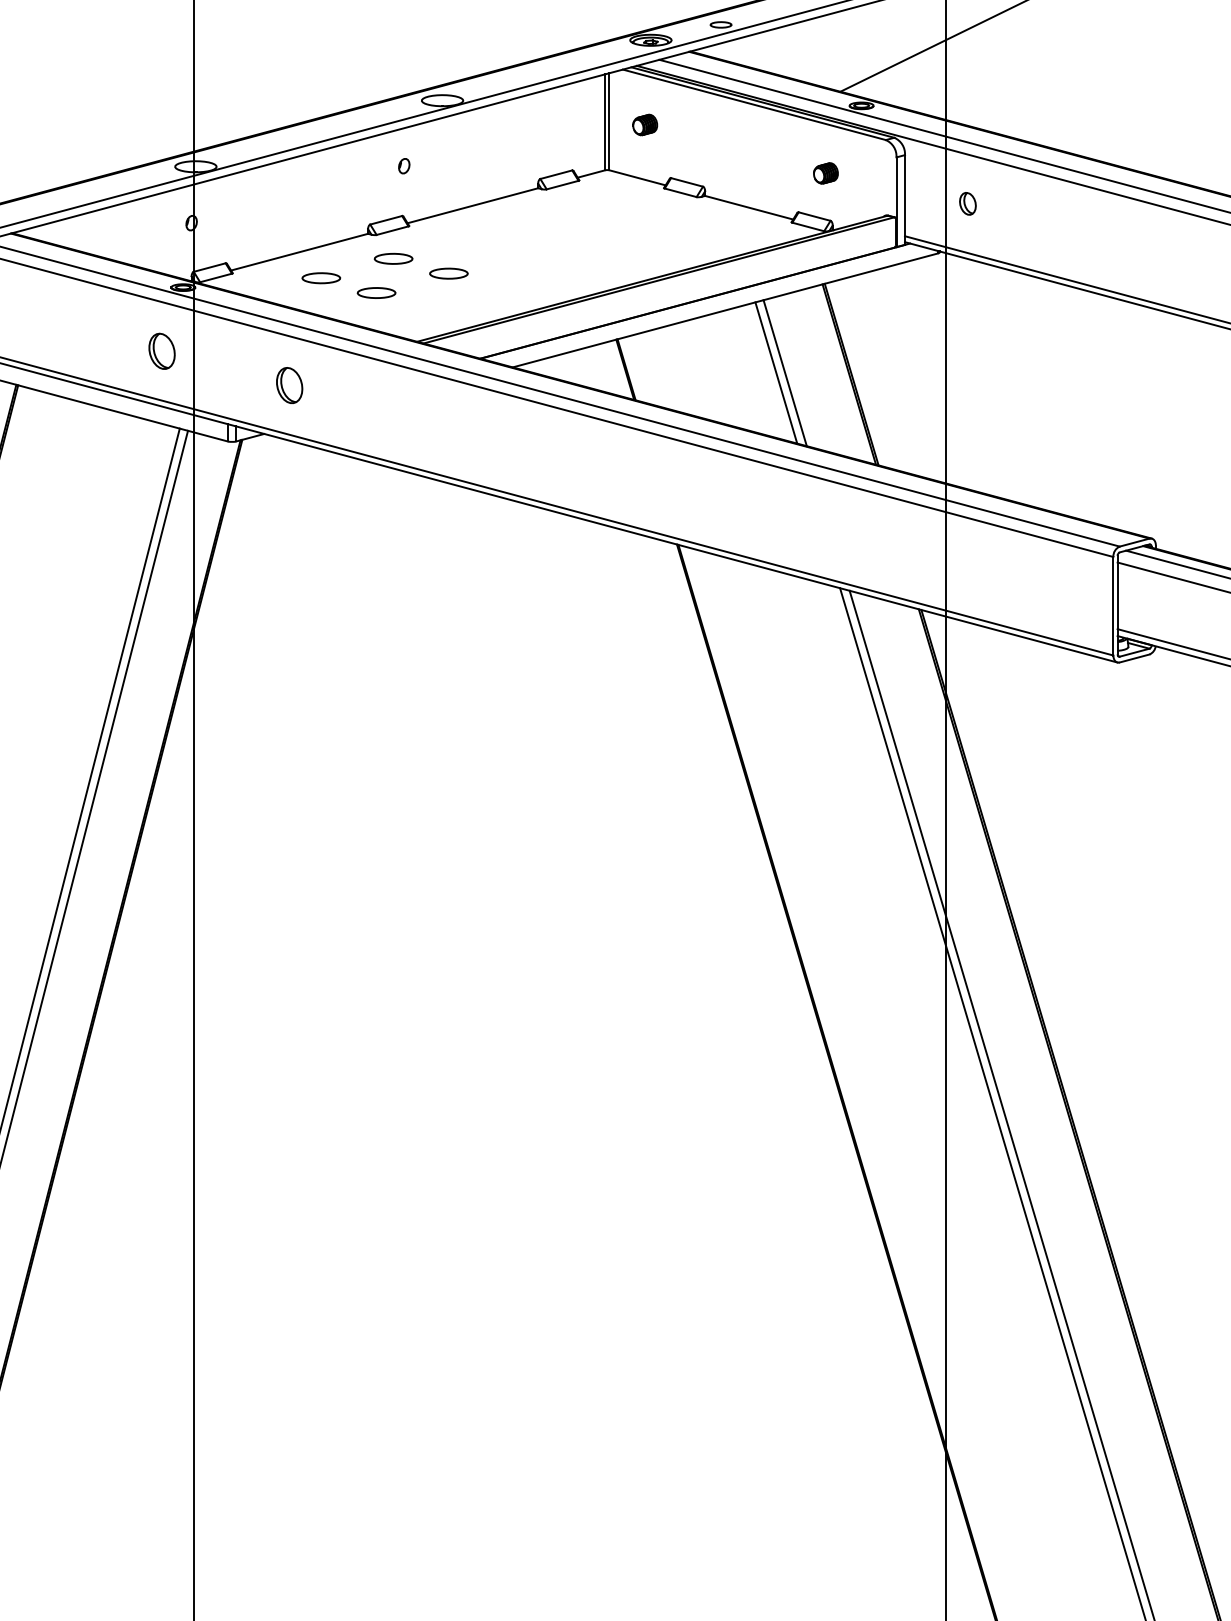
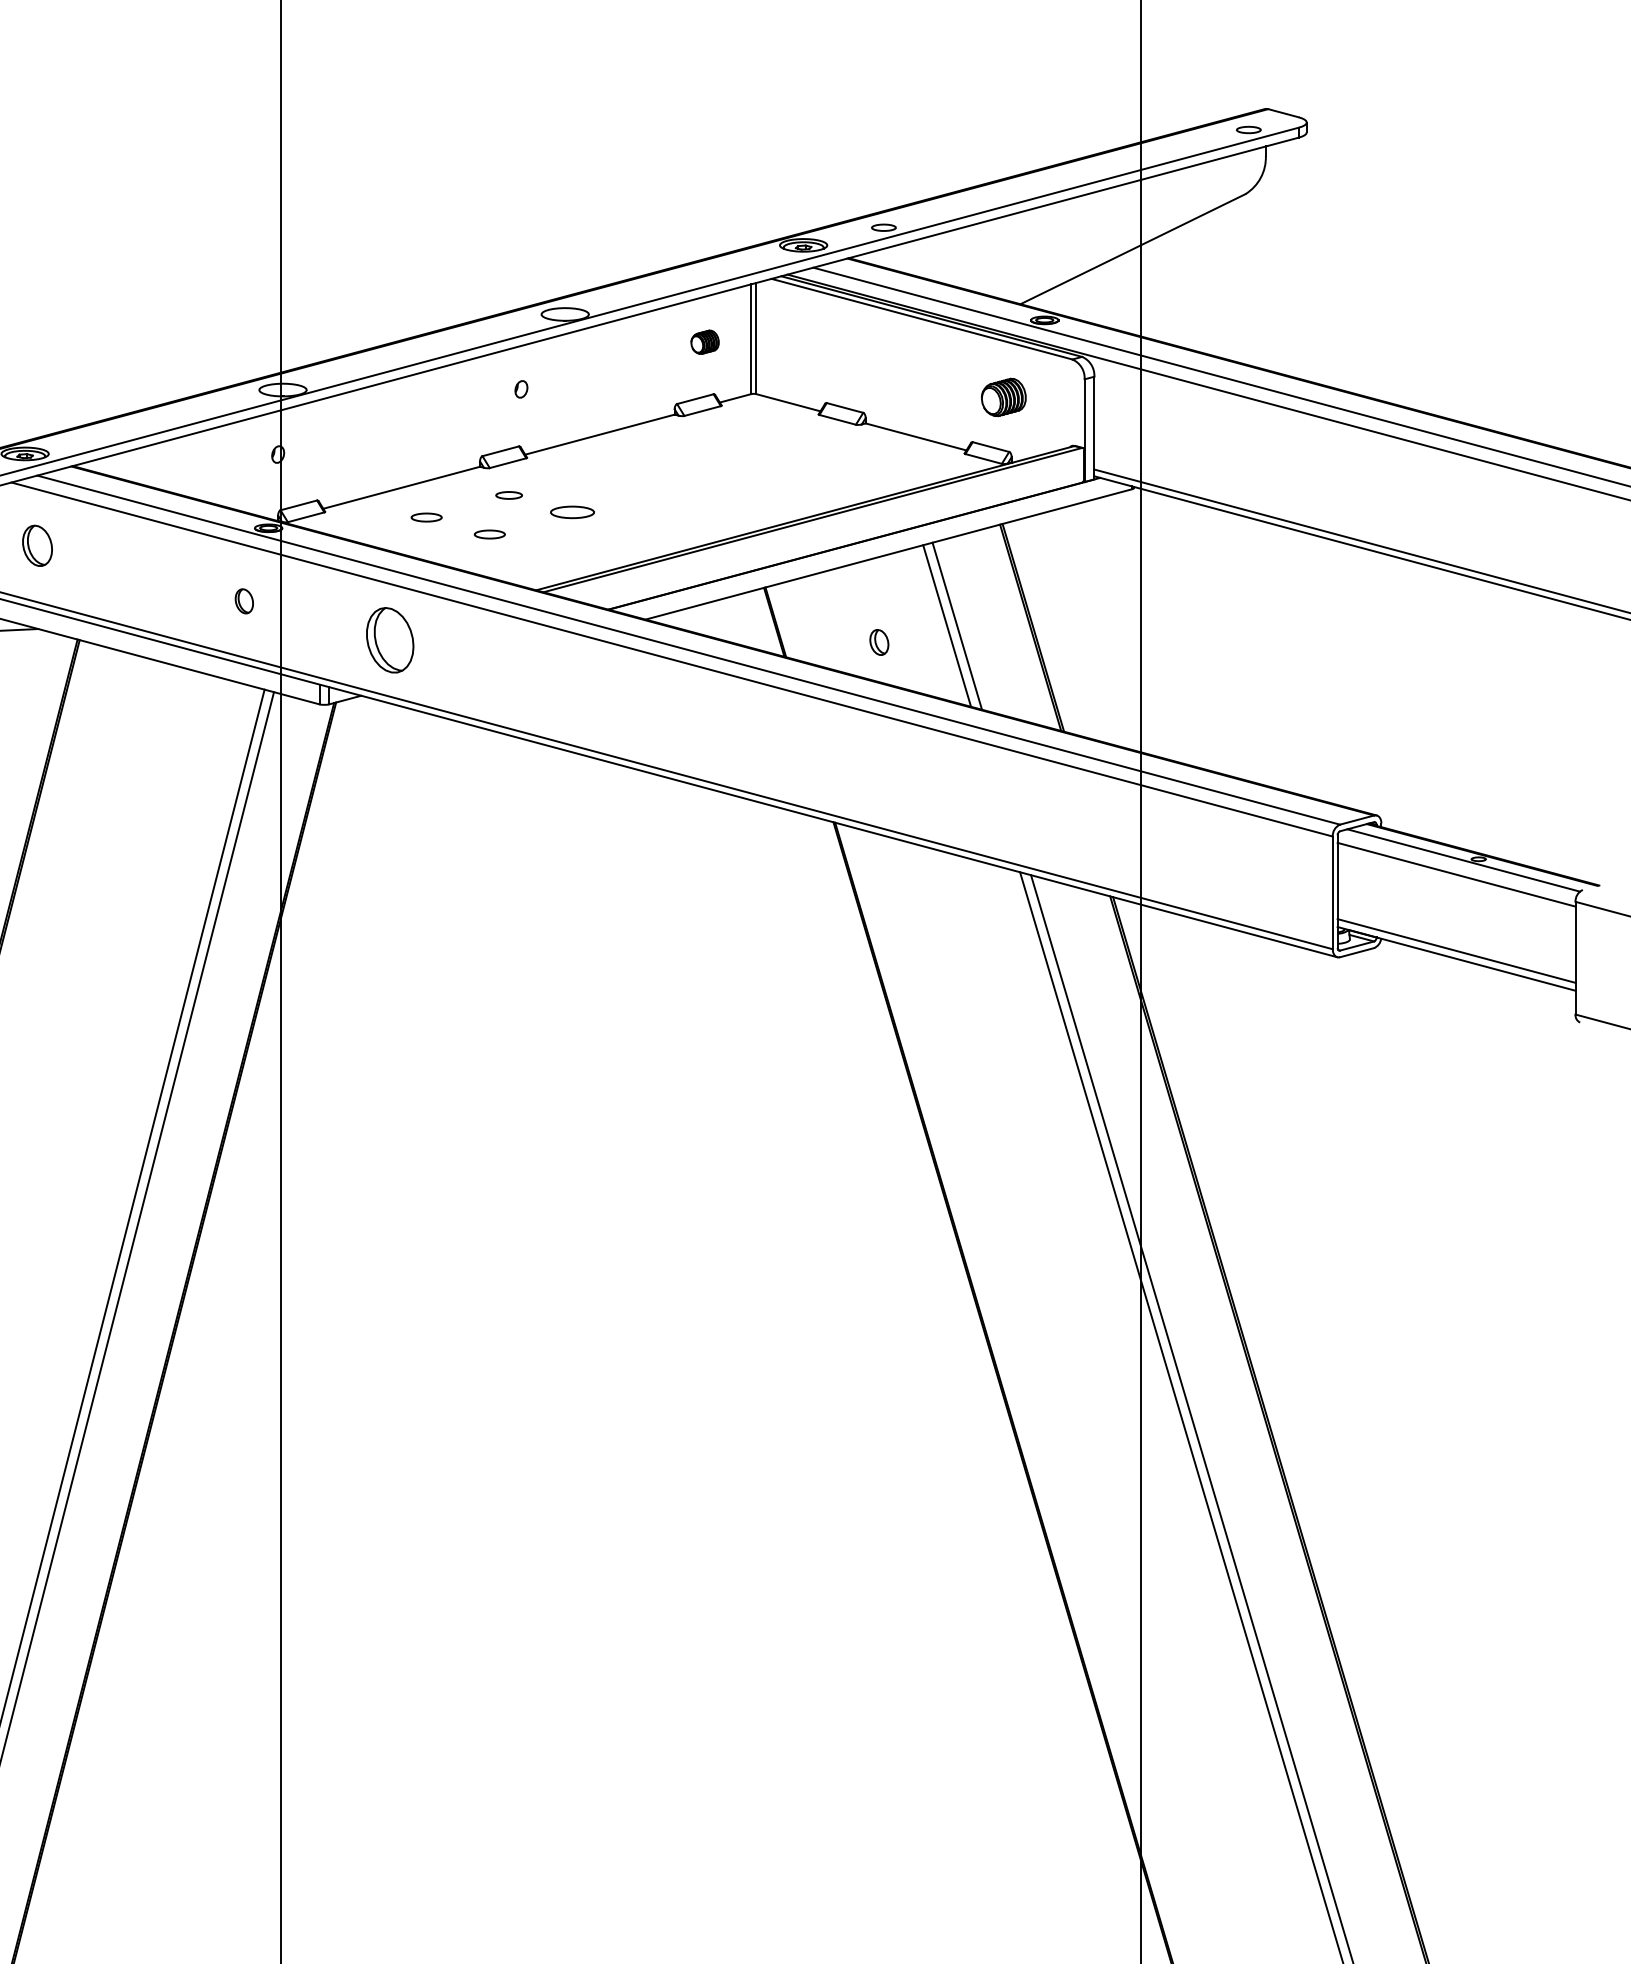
part: (644, 124) -> (704, 341), moved
part: (825, 173) -> (1003, 397), size x1.6
part: (968, 203) -> (879, 642), moved
part: (392, 258) -> (508, 495), size x0.6
part: (321, 278) -> (426, 517), size x0.7
part: (376, 293) -> (489, 534), size x0.7
part: (162, 351) -> (244, 601), size x0.6
part: (289, 385) -> (390, 640), size x1.6

